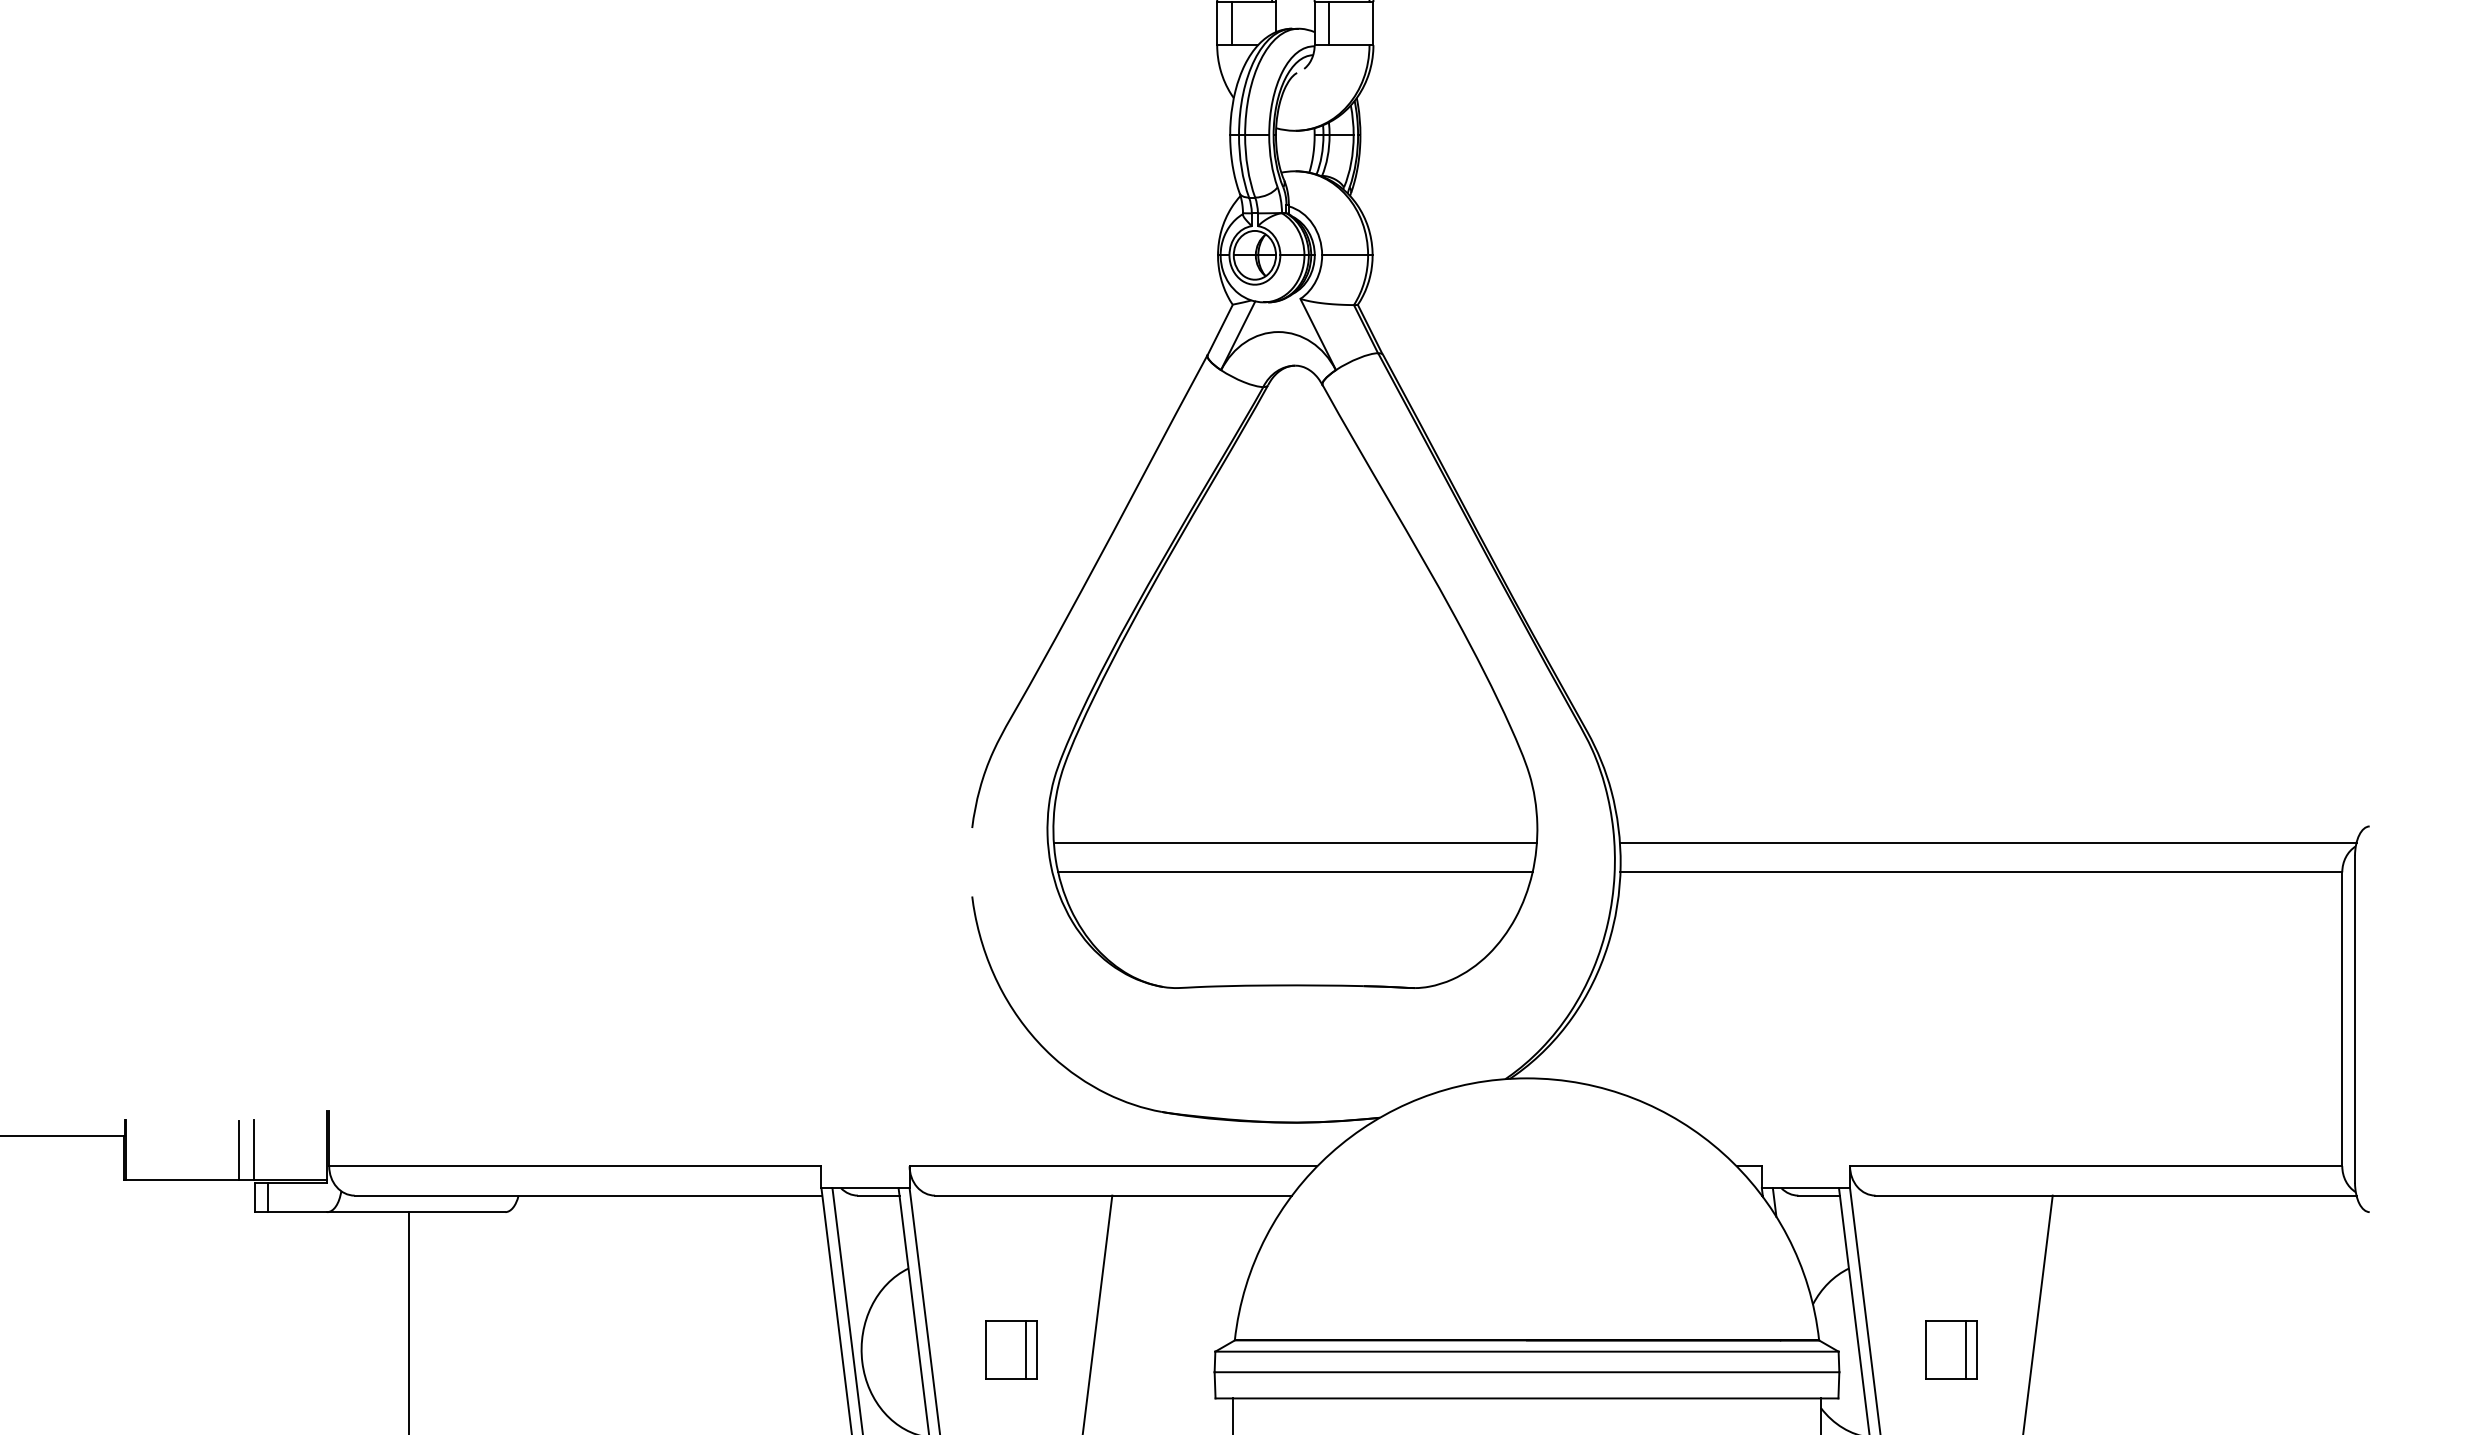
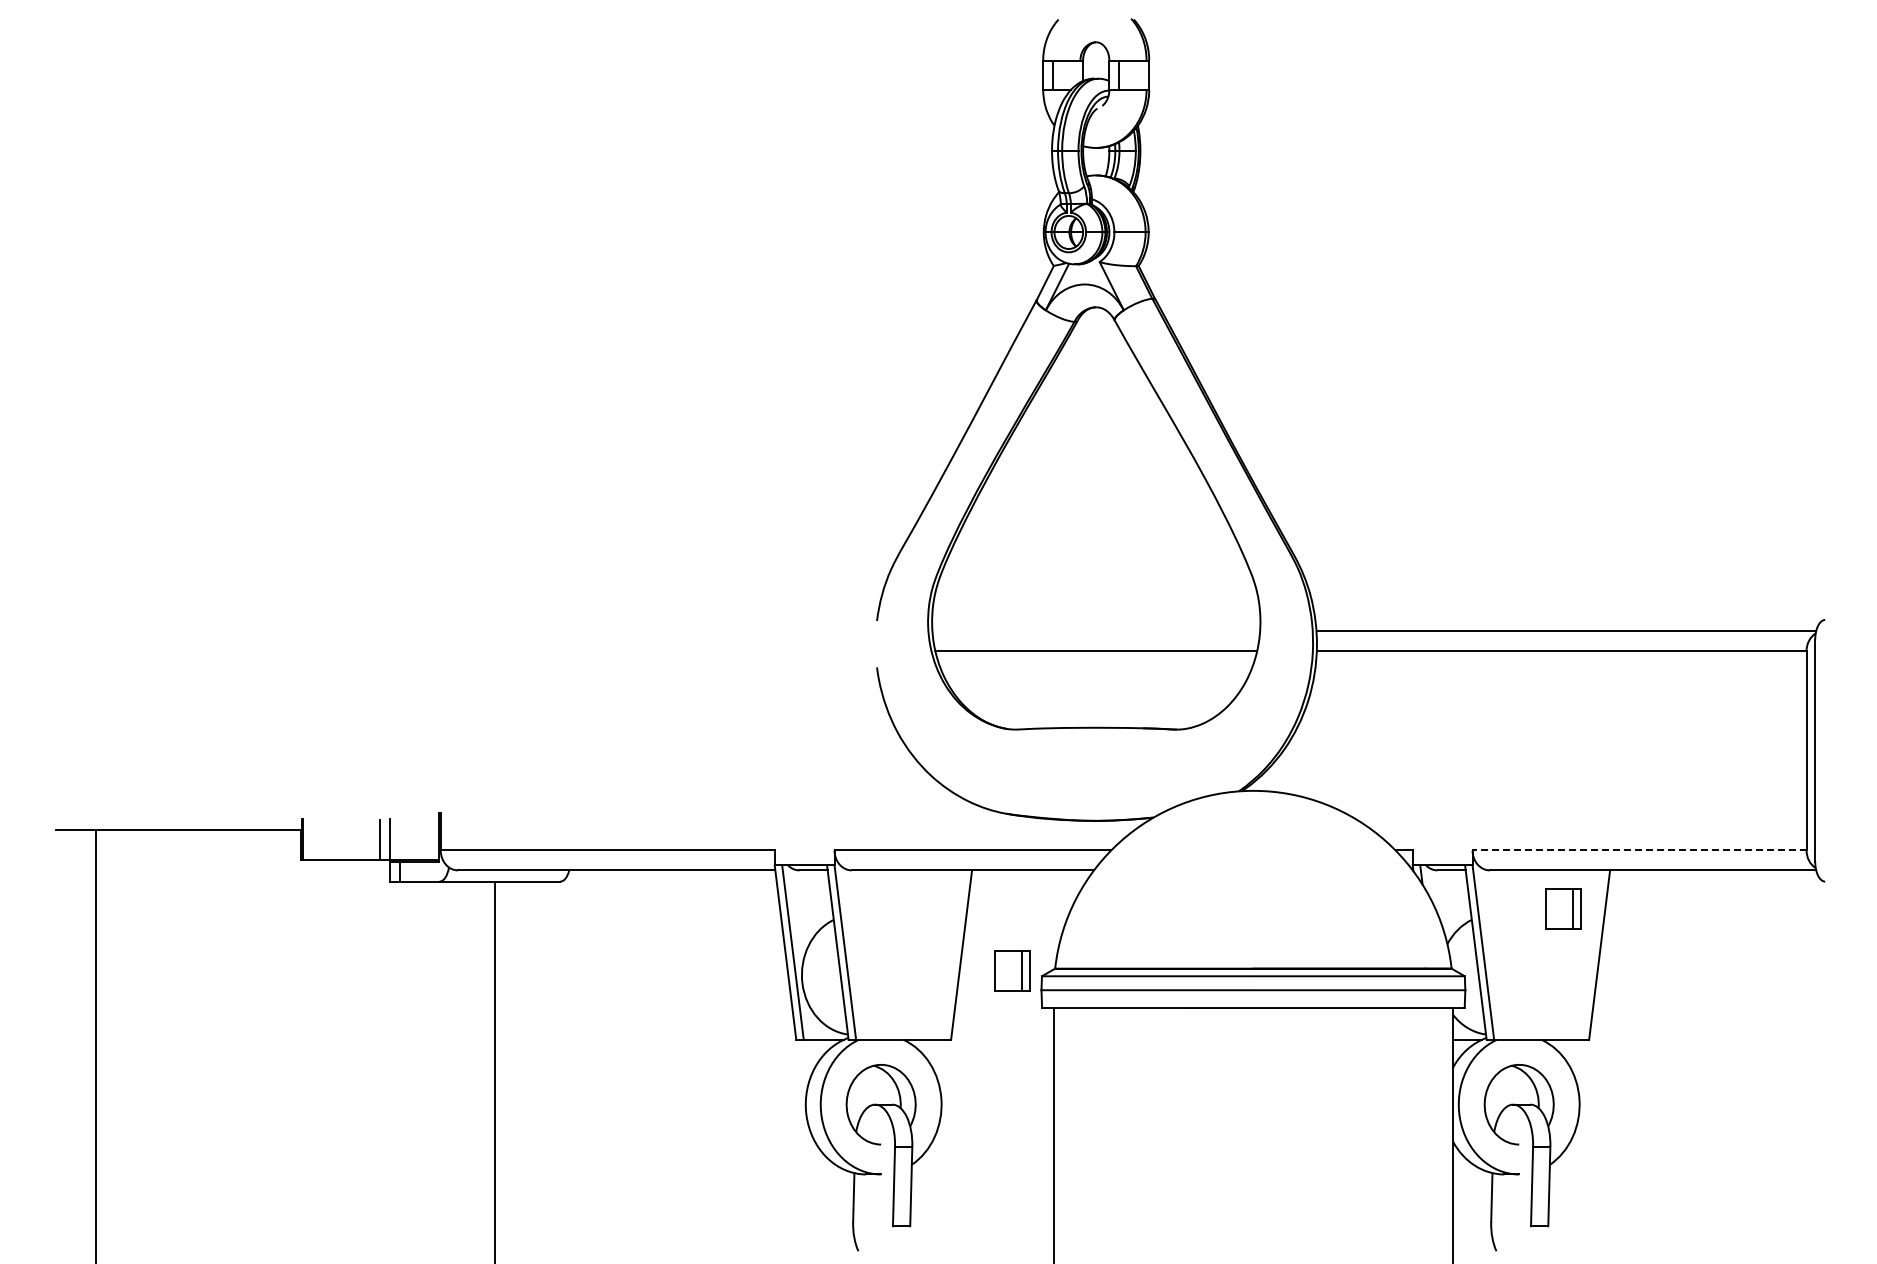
line: (1295, 843) -> (1096, 631), removed
line: (2096, 1166) -> (1639, 850), solid -> dashed
part: (1011, 1349) -> (1012, 970), moved
part: (1951, 1349) -> (1563, 908), moved

